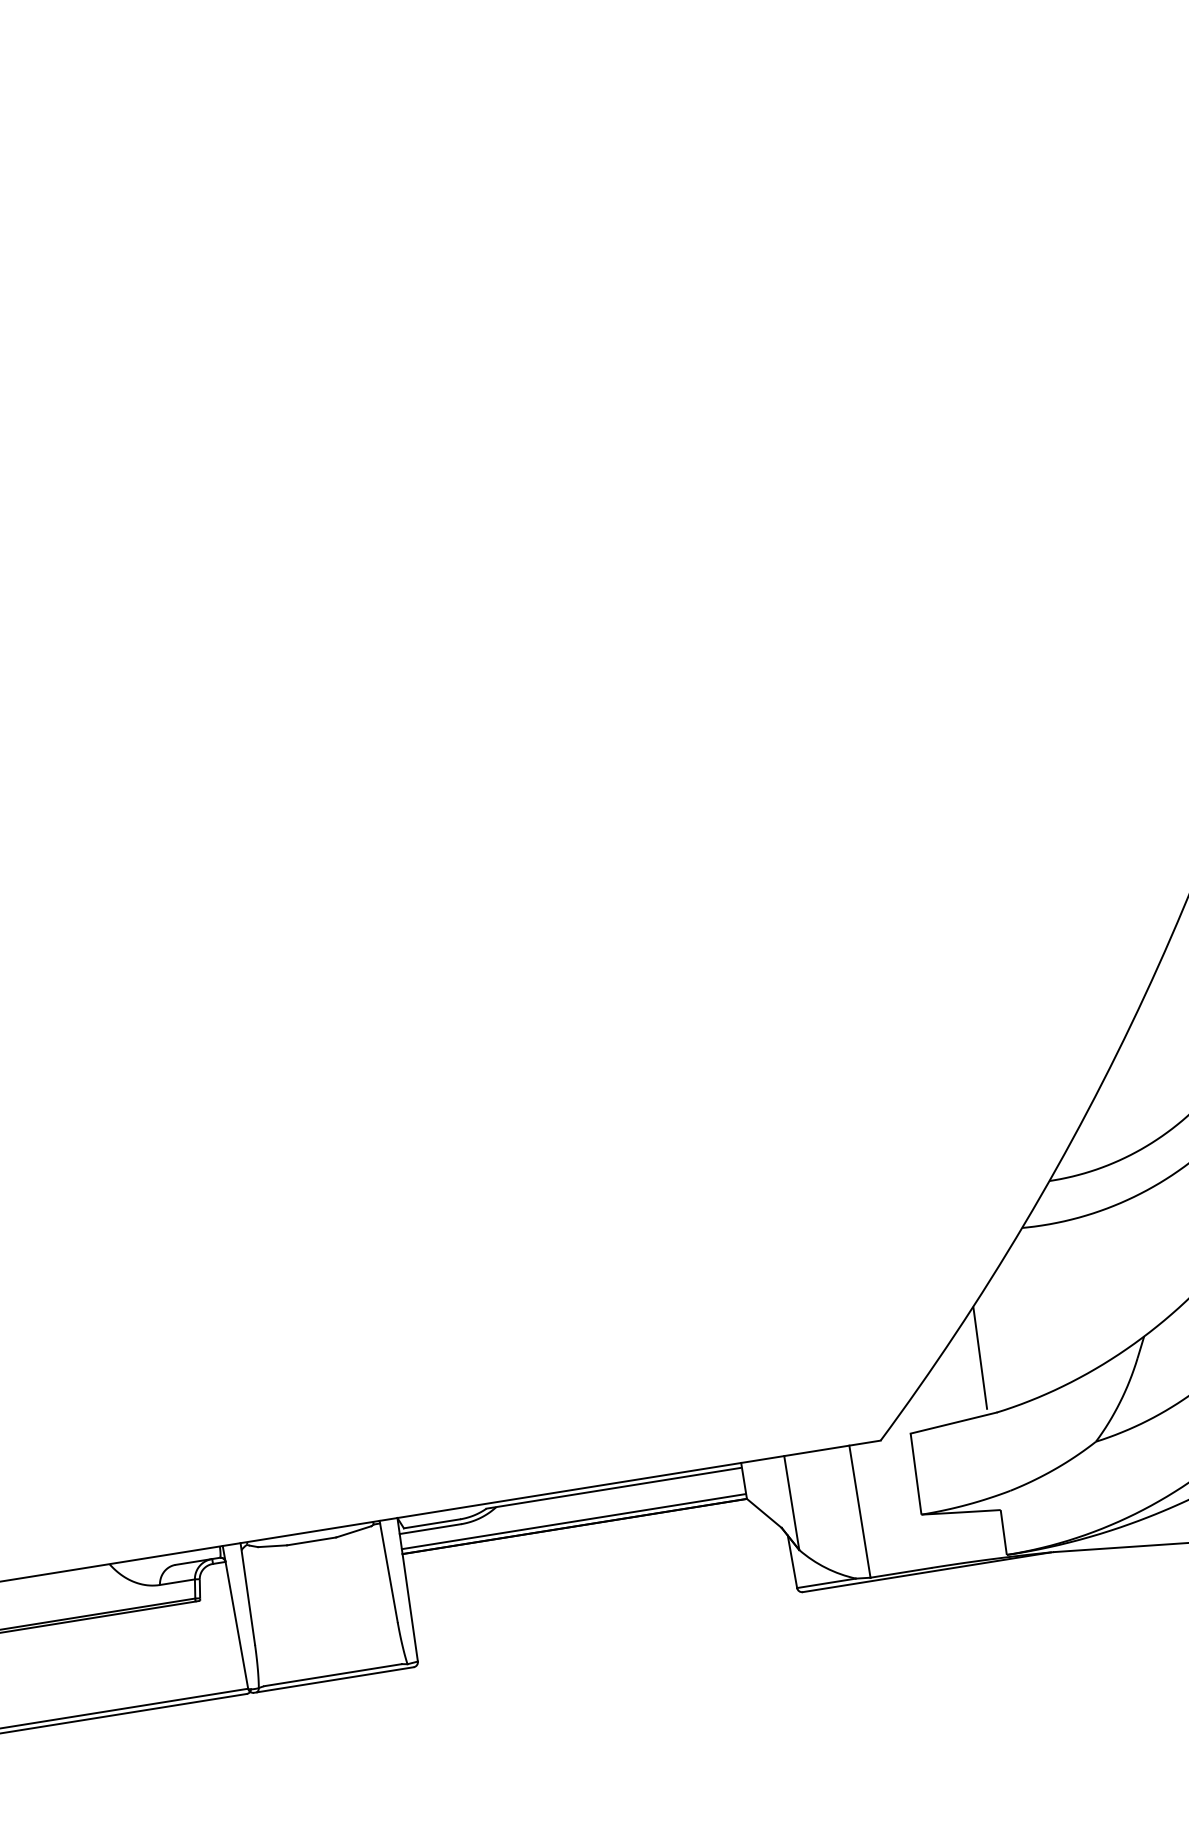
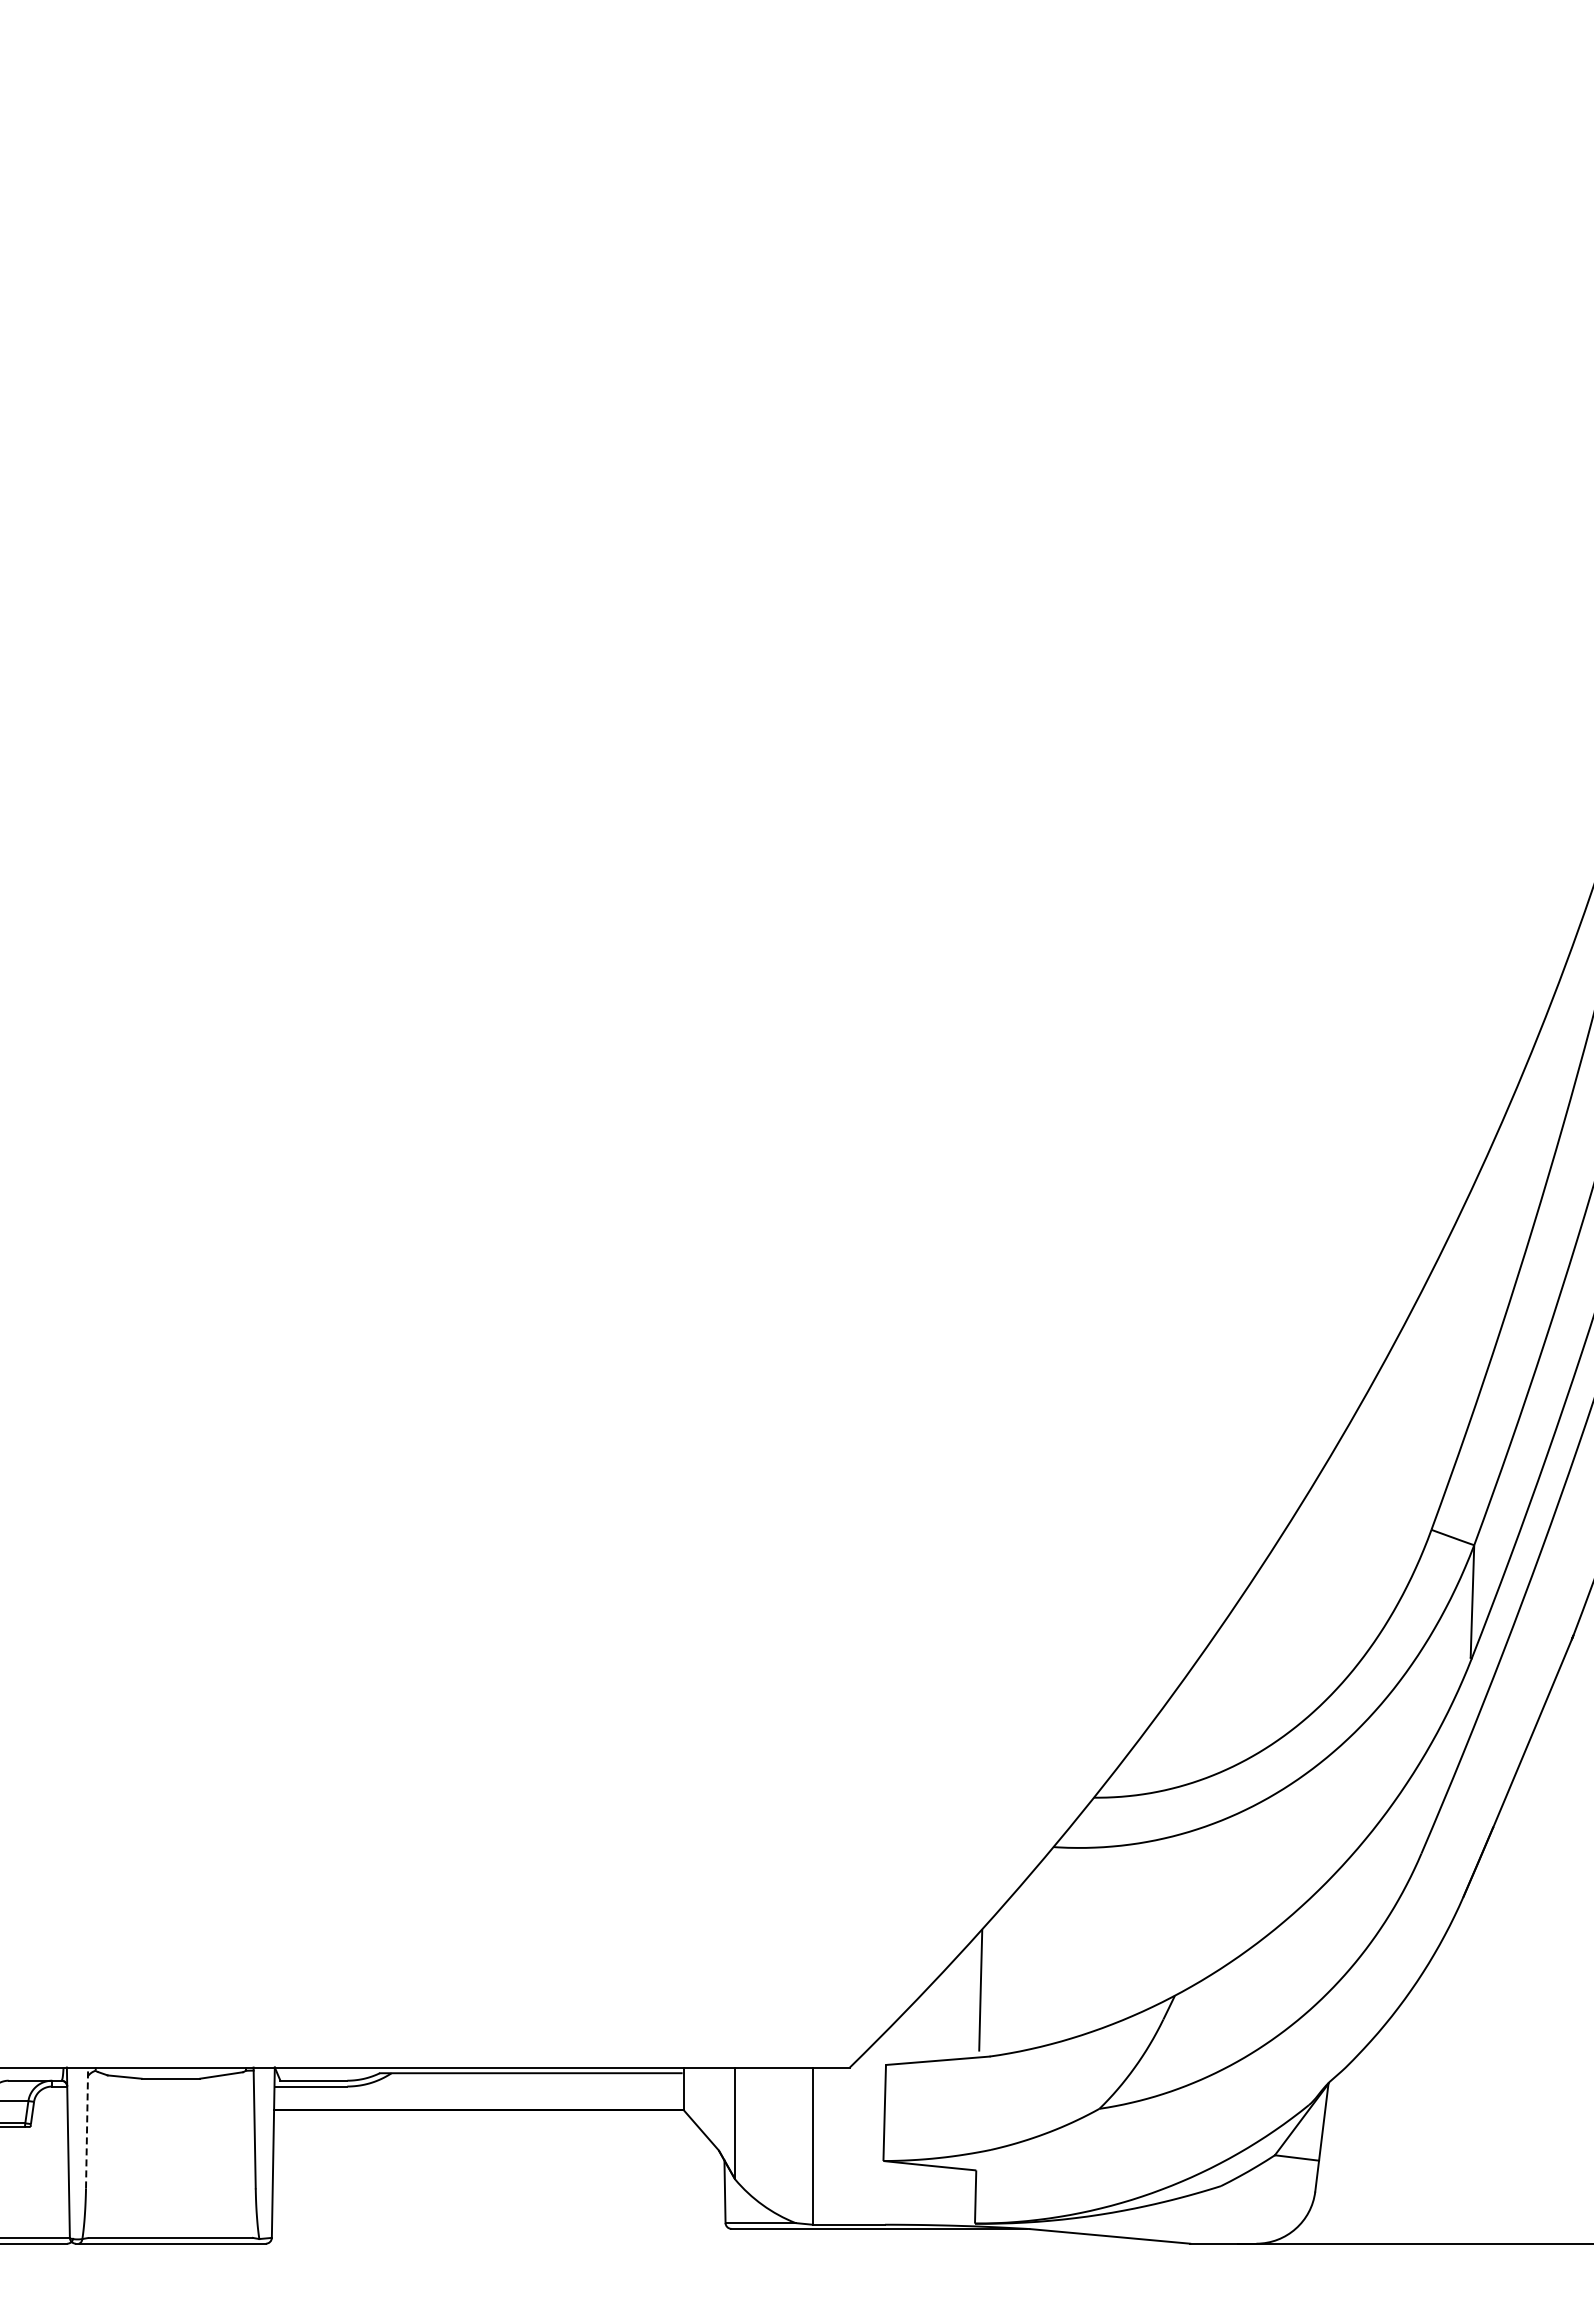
line: (573, 1521) -> (478, 2104), removed
line: (248, 1593) -> (87, 2127), solid -> dashed

